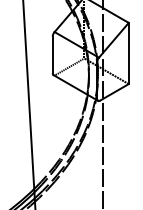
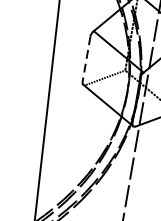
line: (52, 55) -> (86, 59), solid -> dashed

